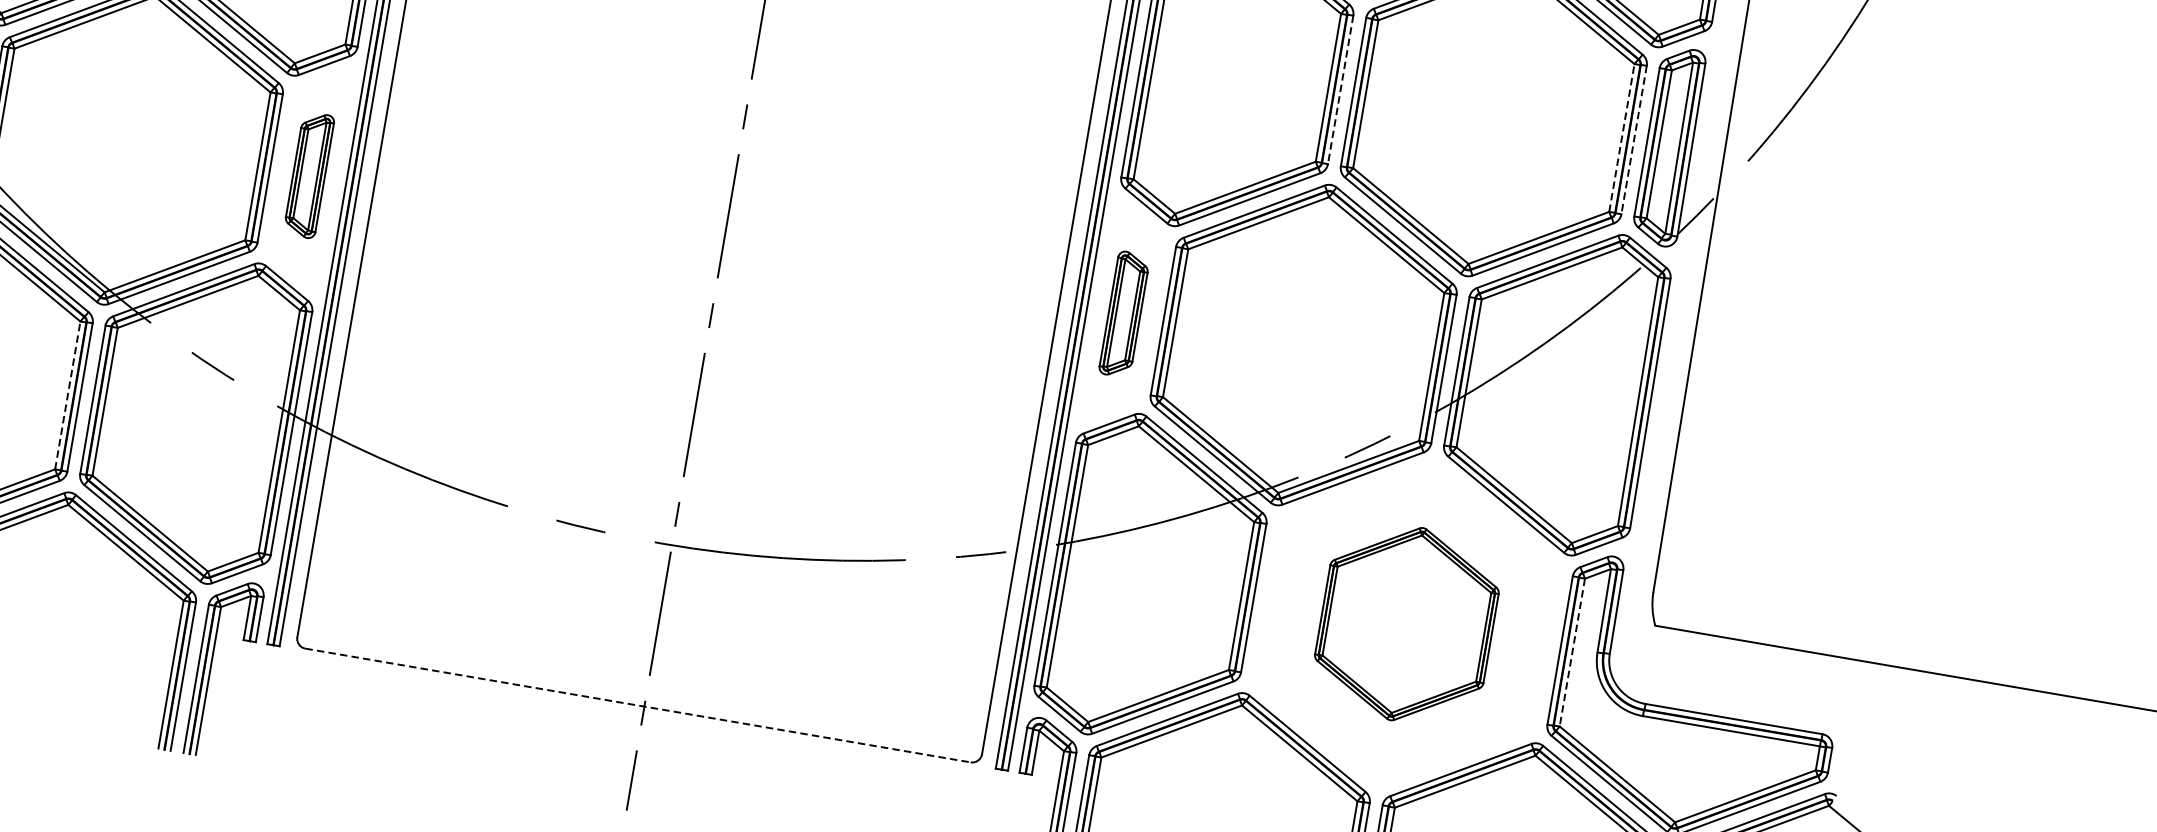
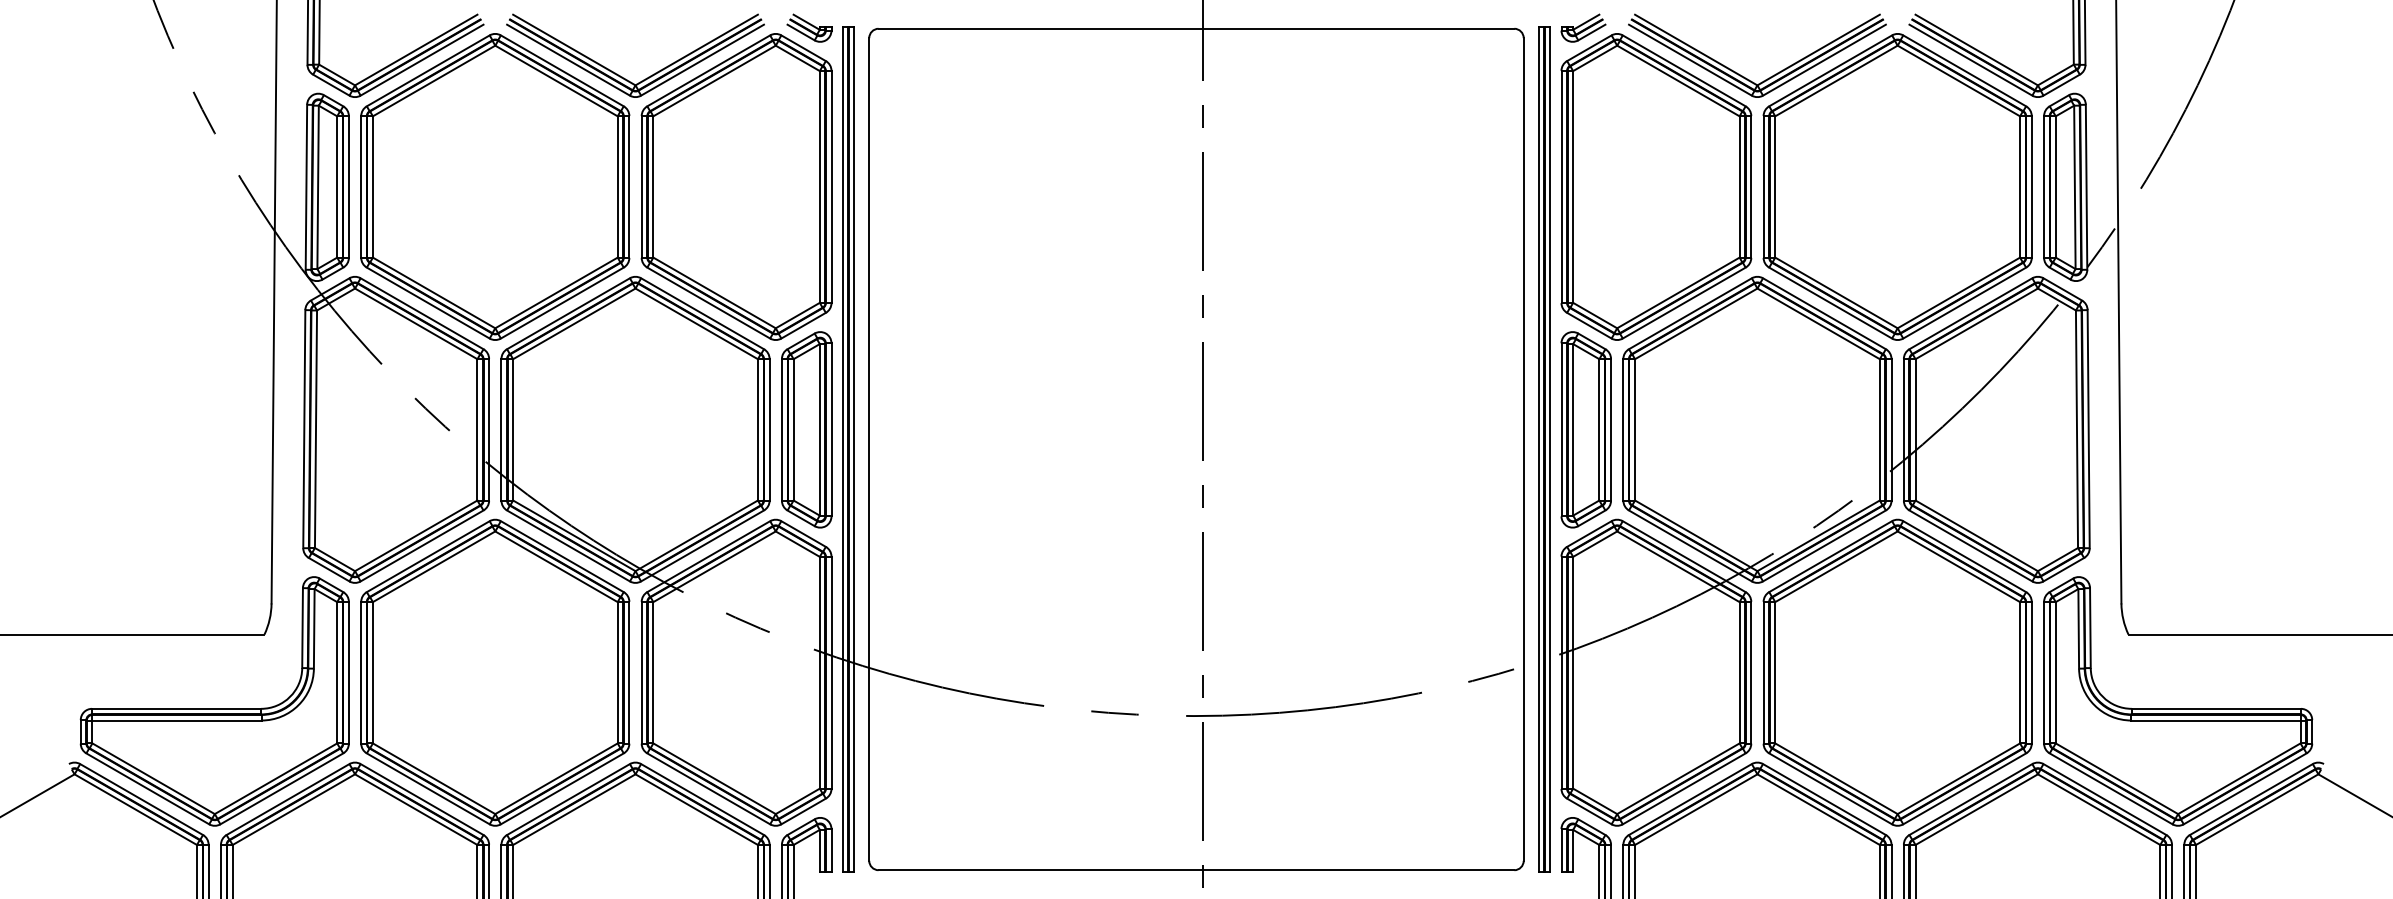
line: (1340, 89) -> (1751, 186), dashed -> solid
line: (1622, 137) -> (2020, 186), dashed -> solid
line: (1633, 139) -> (2031, 186), dashed -> solid
part: (308, 174) -> (806, 429), size x1.67
part: (1123, 313) -> (1585, 429), size x1.67
line: (67, 395) -> (617, 672), dashed -> solid
part: (1406, 624) -> (1897, 672), size x1.67
line: (1572, 652) -> (2055, 672), dashed -> solid
line: (638, 705) -> (1196, 870), dashed -> solid

